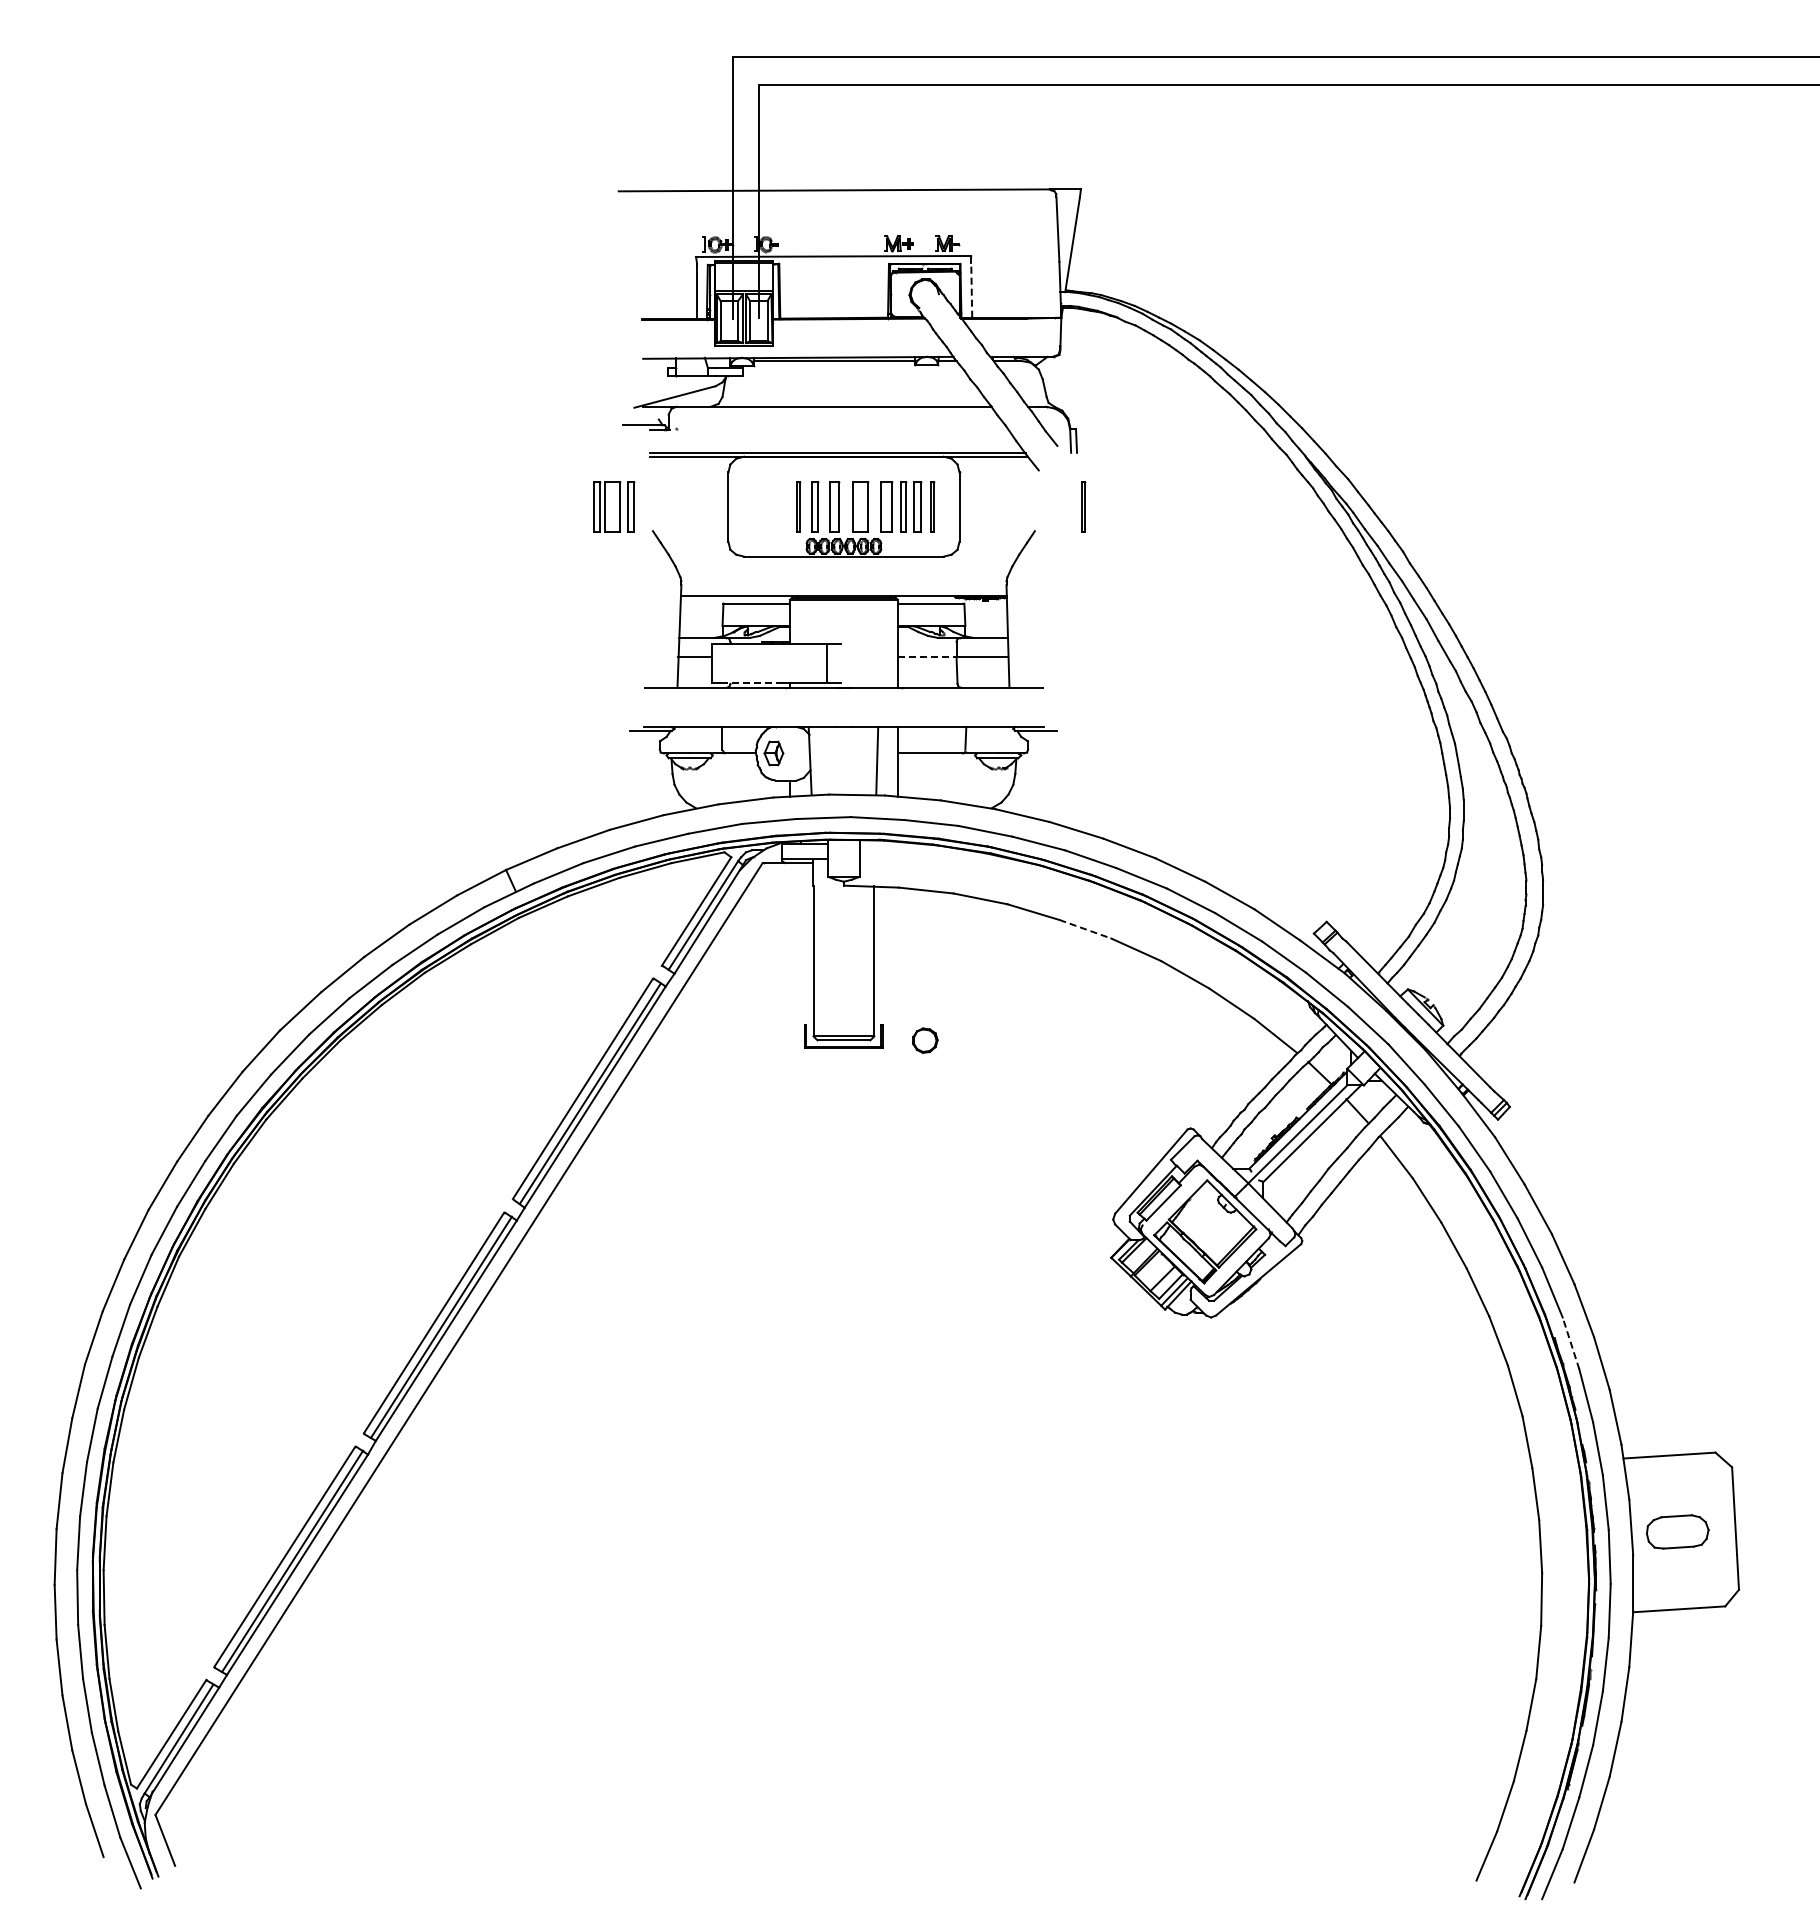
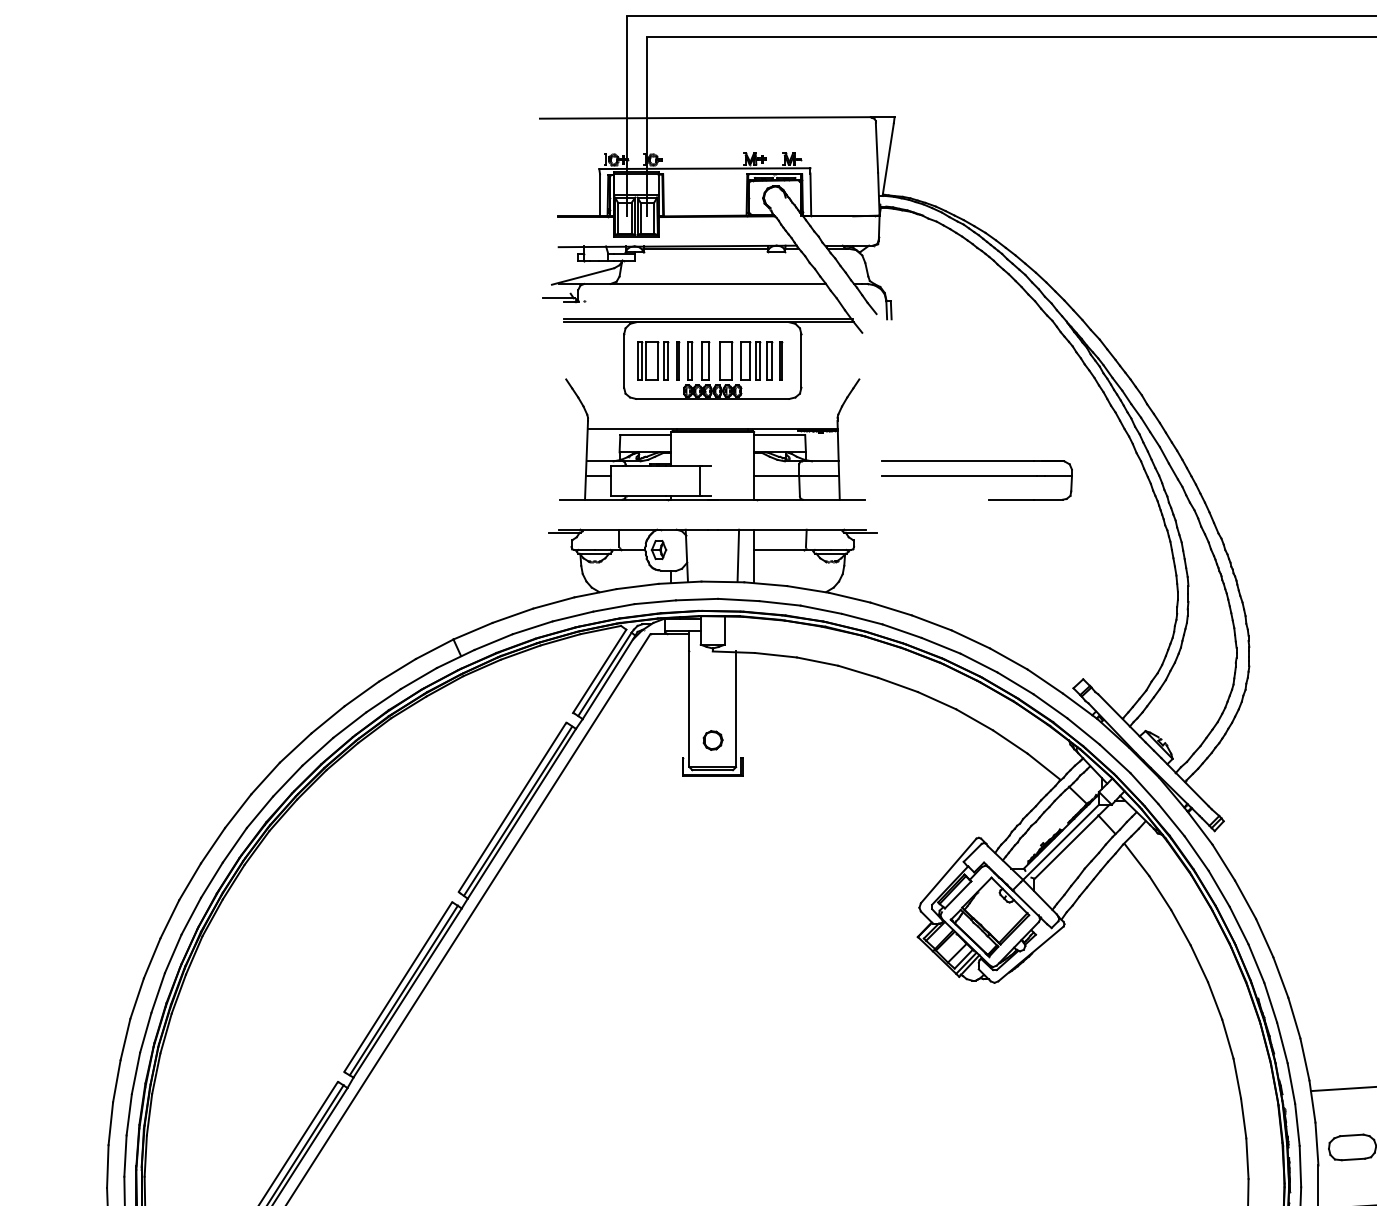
line: (971, 289) -> (810, 193), dashed -> solid
part: (614, 506) -> (653, 360), moved
part: (1083, 506) -> (896, 360), removed
line: (927, 657) -> (776, 476), dashed -> solid
part: (1187, 662) -> (976, 480), added
line: (754, 682) -> (644, 495), dashed -> solid
line: (1085, 929) -> (898, 685), dashed -> solid
part: (925, 1040) -> (713, 740), moved
line: (1570, 1342) -> (1270, 1002), dashed -> solid

